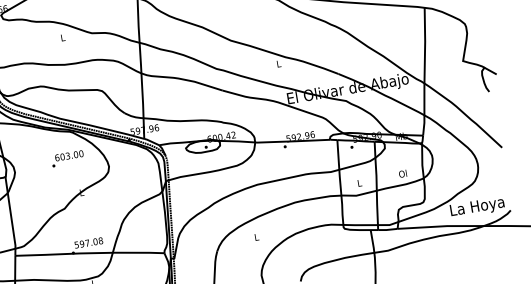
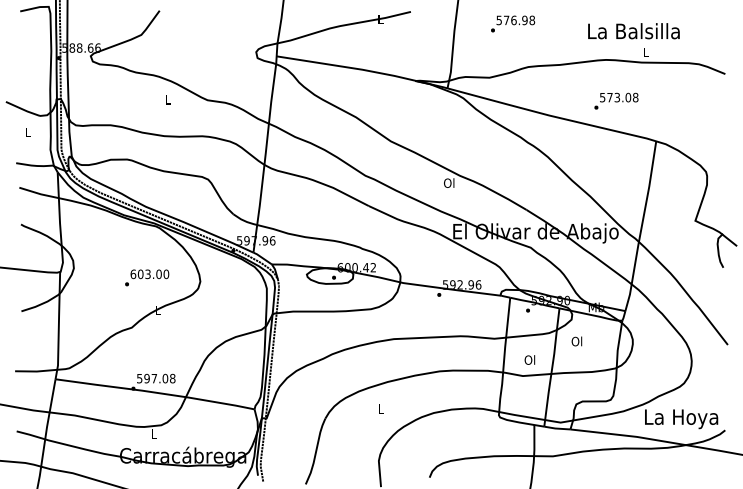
text: (278, 63) -> (449, 182), L -> Ol
text: (67, 158) -> (147, 277), moved
text: (402, 173) -> (576, 341), moved
text: (359, 182) -> (529, 359), L -> Ol

